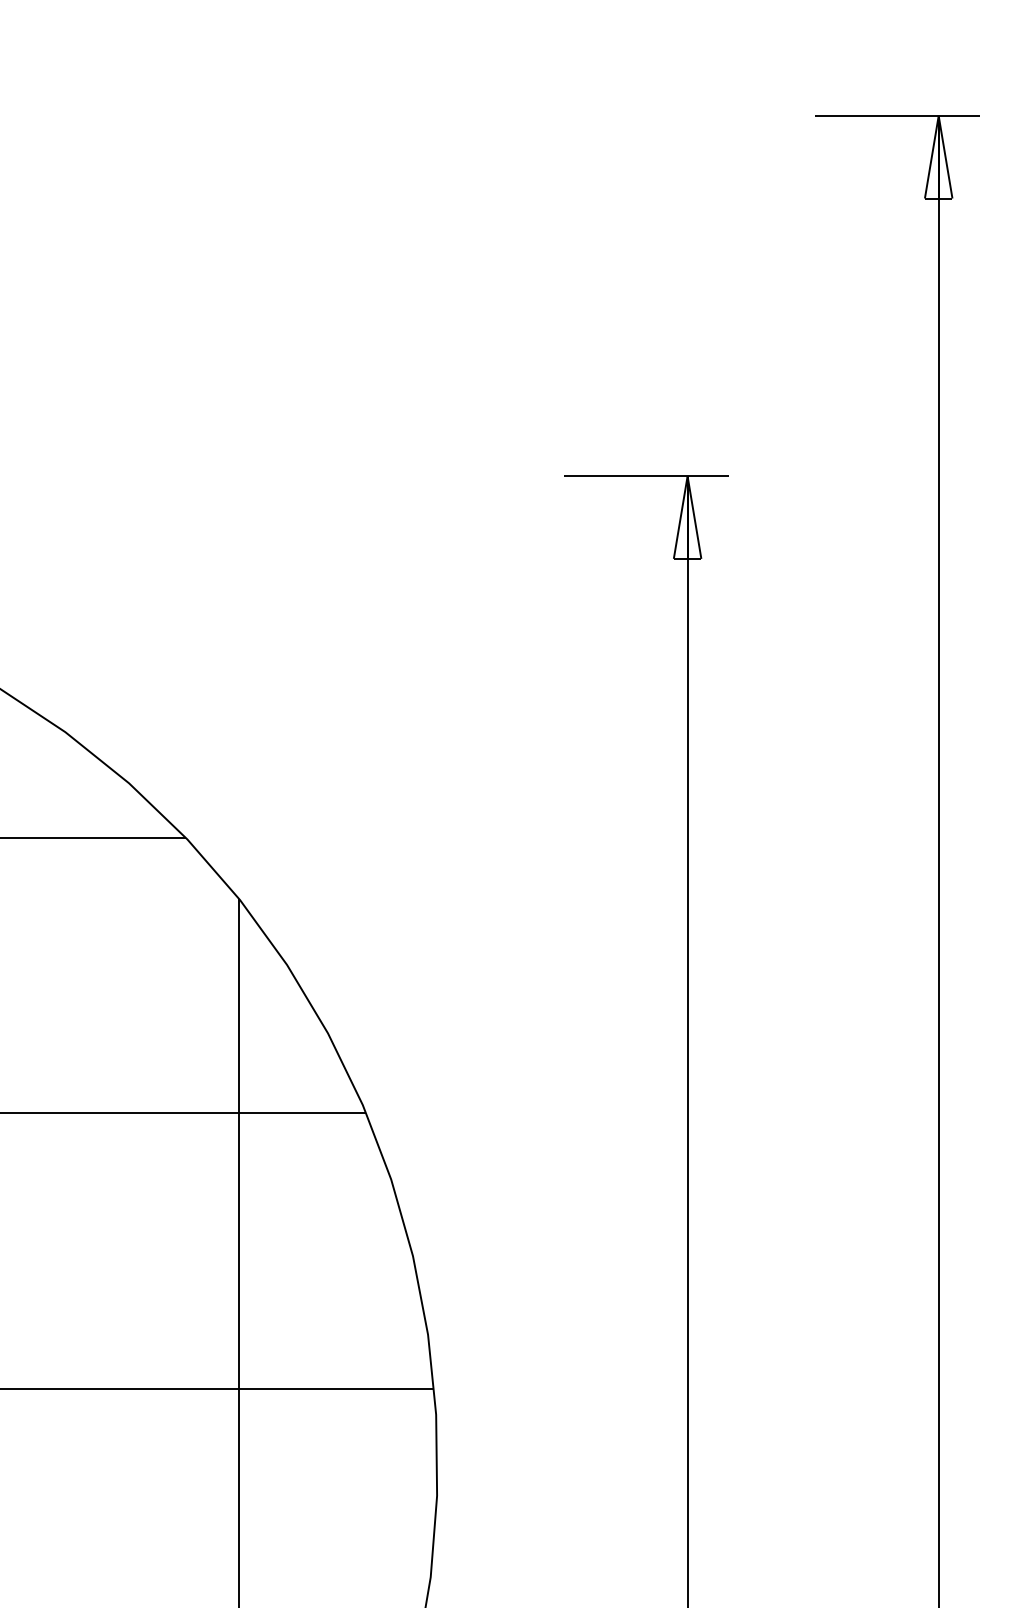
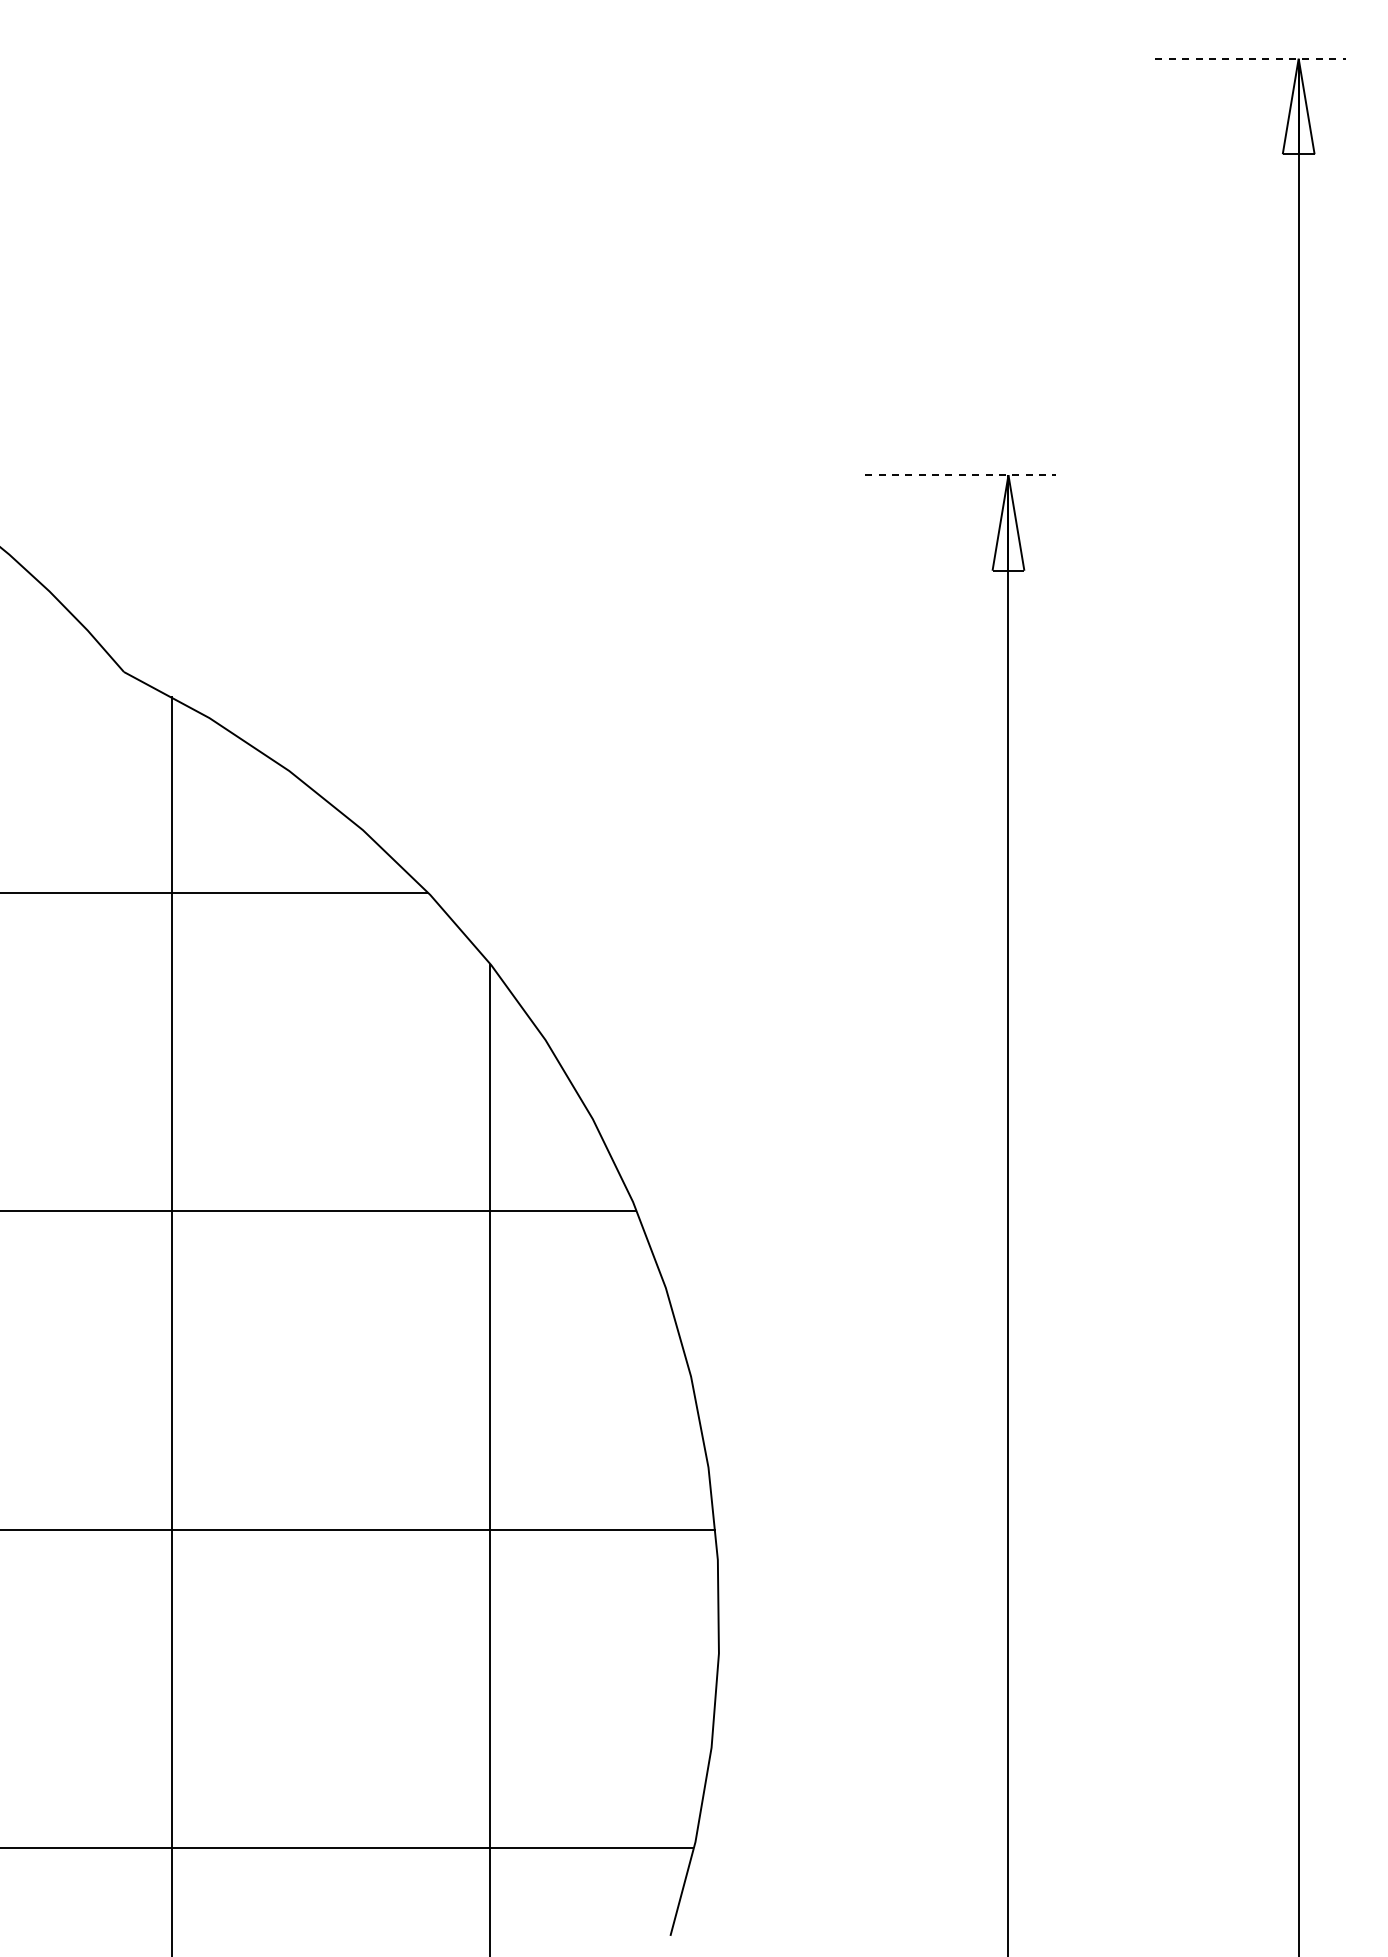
line: (897, 115) -> (1250, 58), solid -> dashed
line: (646, 476) -> (960, 475), solid -> dashed

